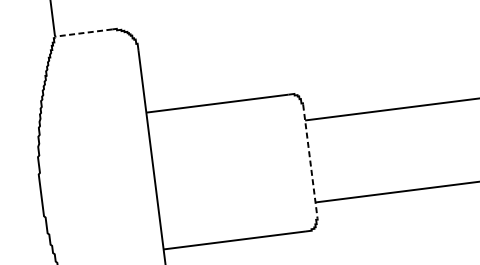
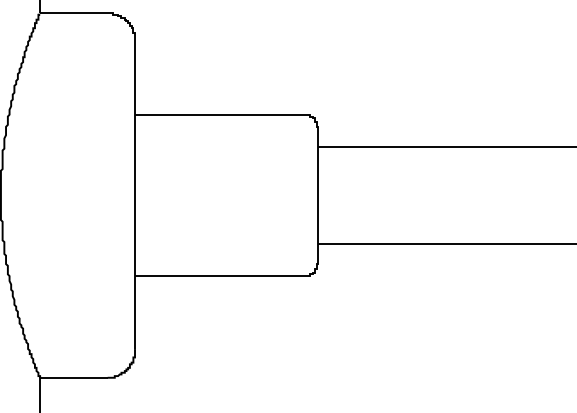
line: (83, 33) -> (73, 13), dashed -> solid
line: (310, 161) -> (318, 195), dashed -> solid

